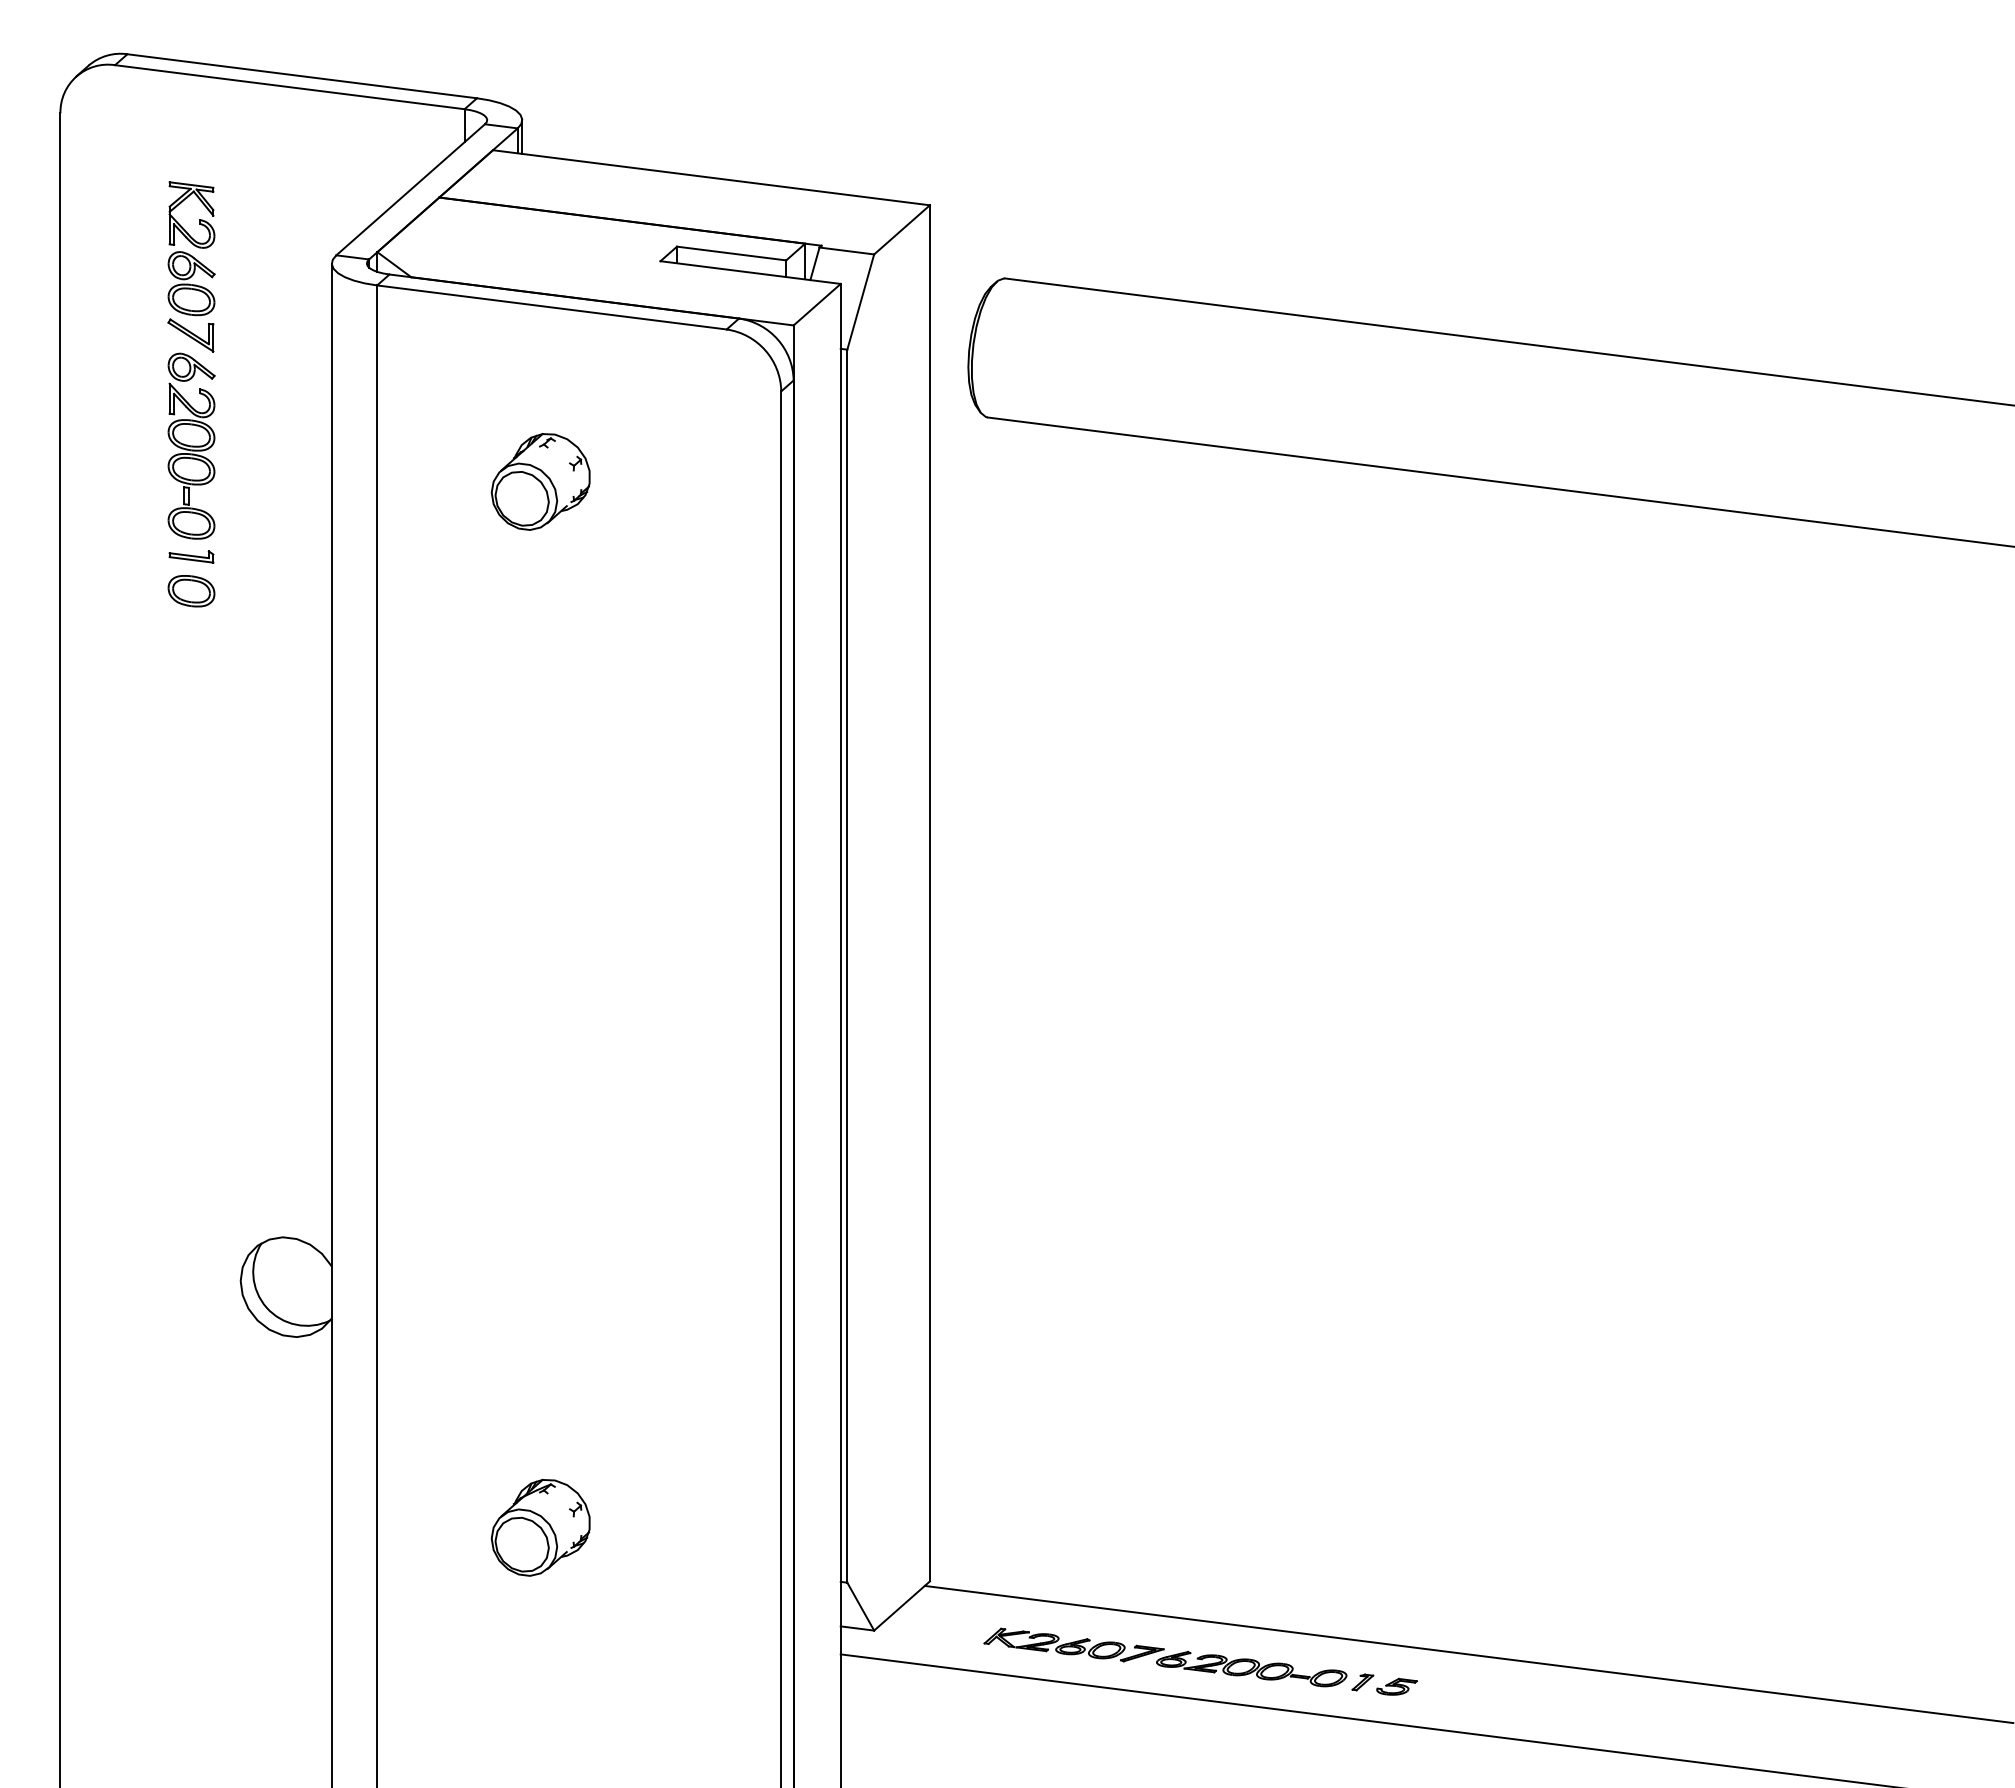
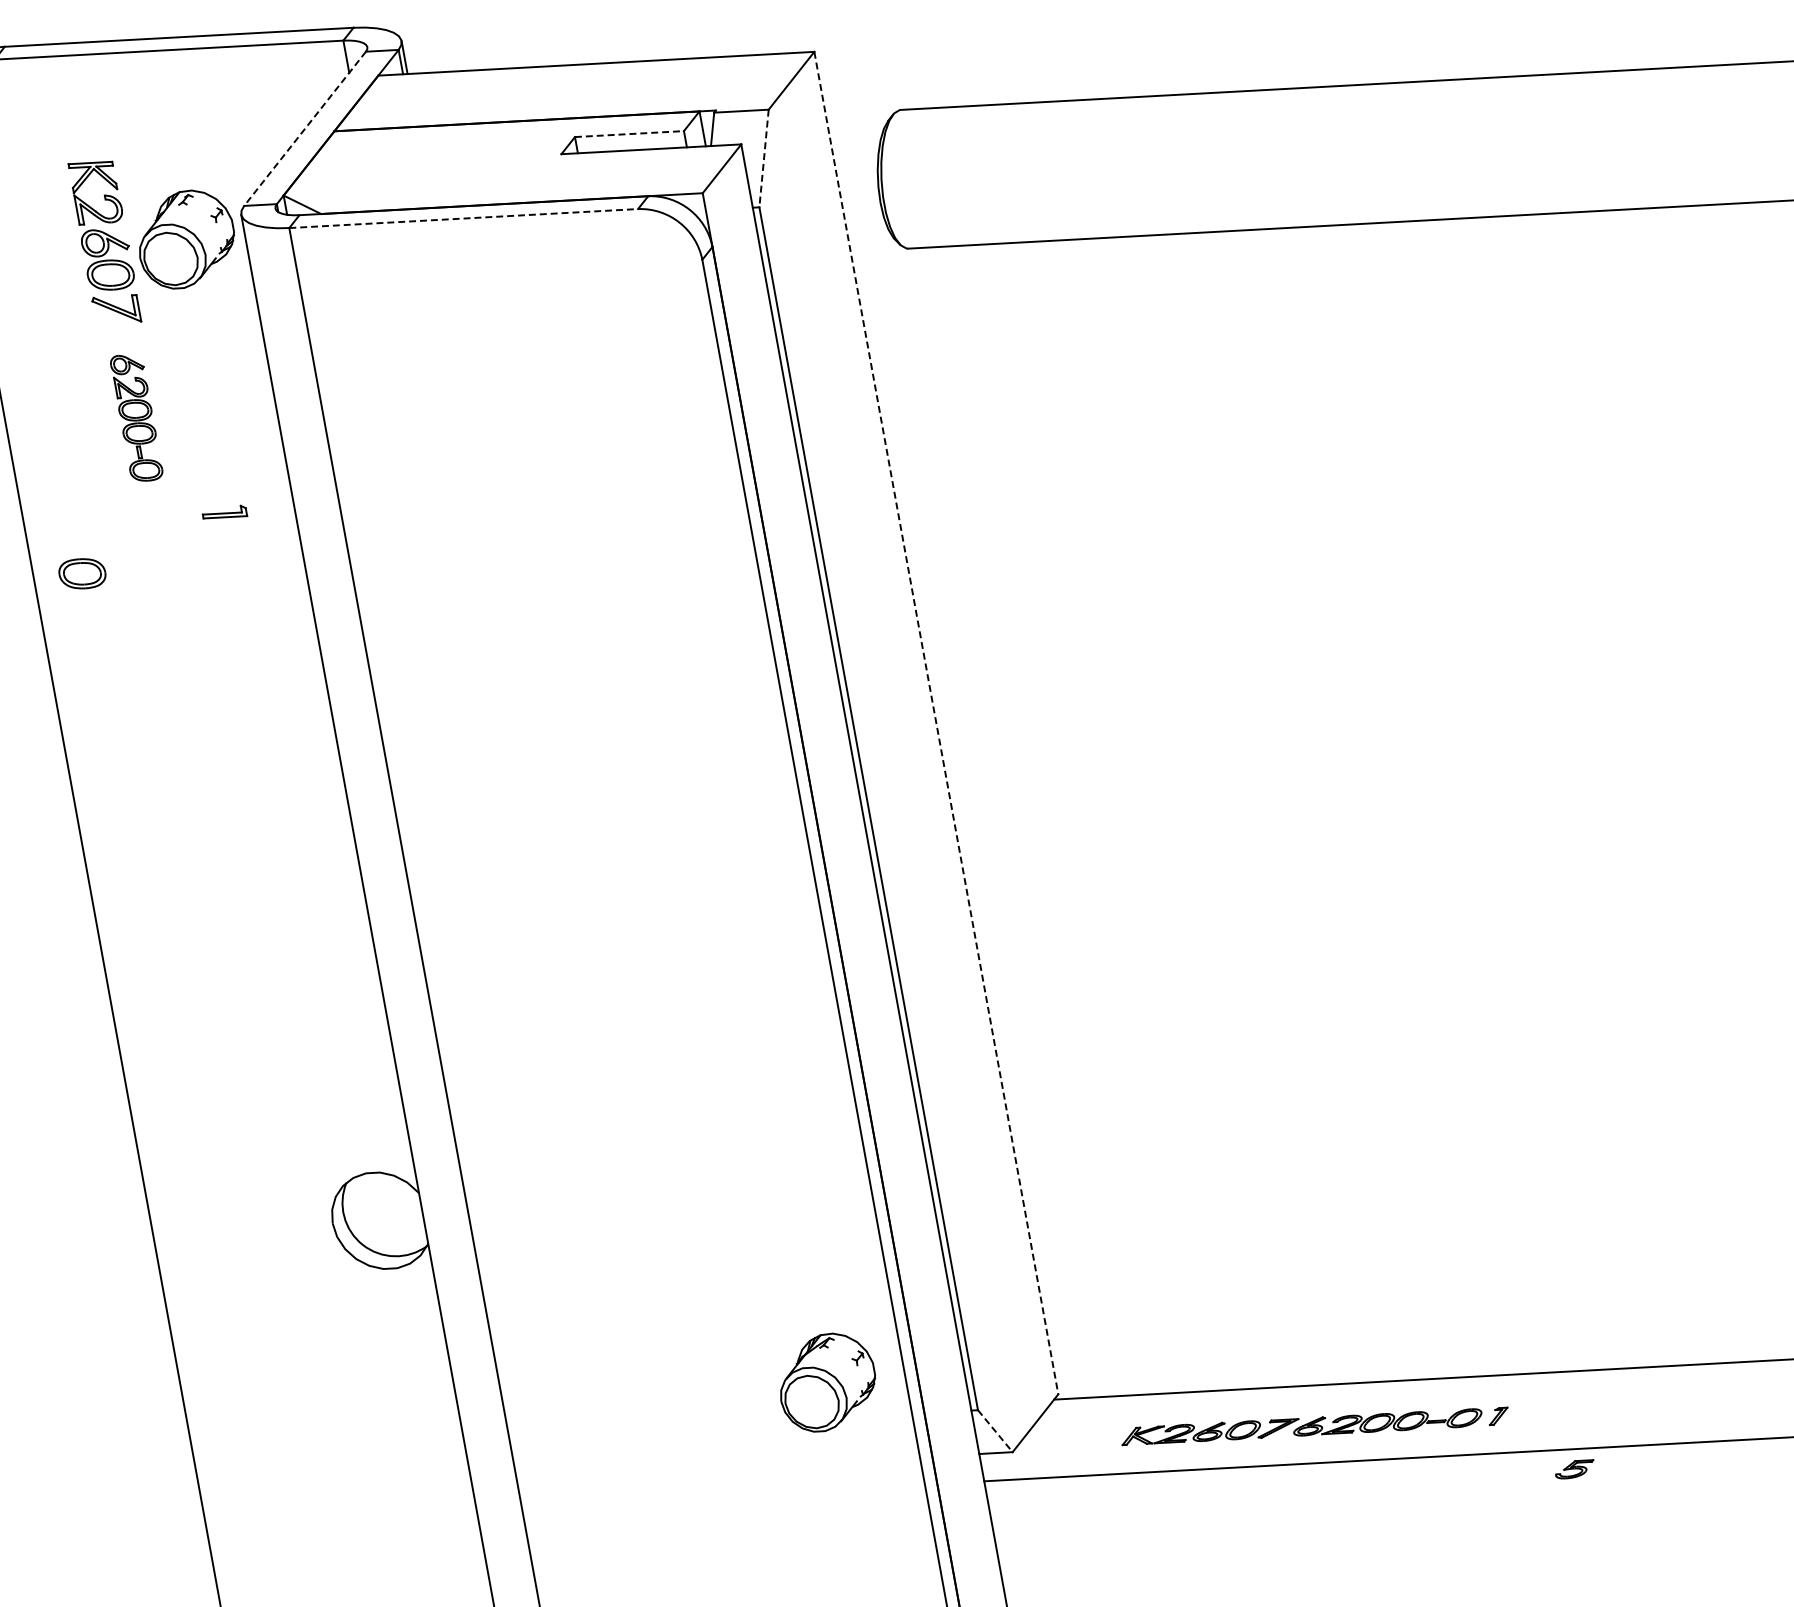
line: (410, 190) -> (305, 129), solid -> dashed
line: (732, 253) -> (630, 133), solid -> dashed
line: (860, 302) -> (763, 159), solid -> dashed
line: (552, 307) -> (464, 218), solid -> dashed
part: (191, 445) -> (136, 417), size x0.7
part: (540, 481) -> (185, 238), moved
part: (191, 556) -> (224, 513), moved
part: (191, 591) -> (82, 574), moved
line: (929, 893) -> (935, 723), solid -> dashed
part: (540, 1527) -> (826, 1382), moved
line: (861, 1607) -> (996, 1431), solid -> dashed
part: (1396, 1686) -> (1574, 1468), moved

